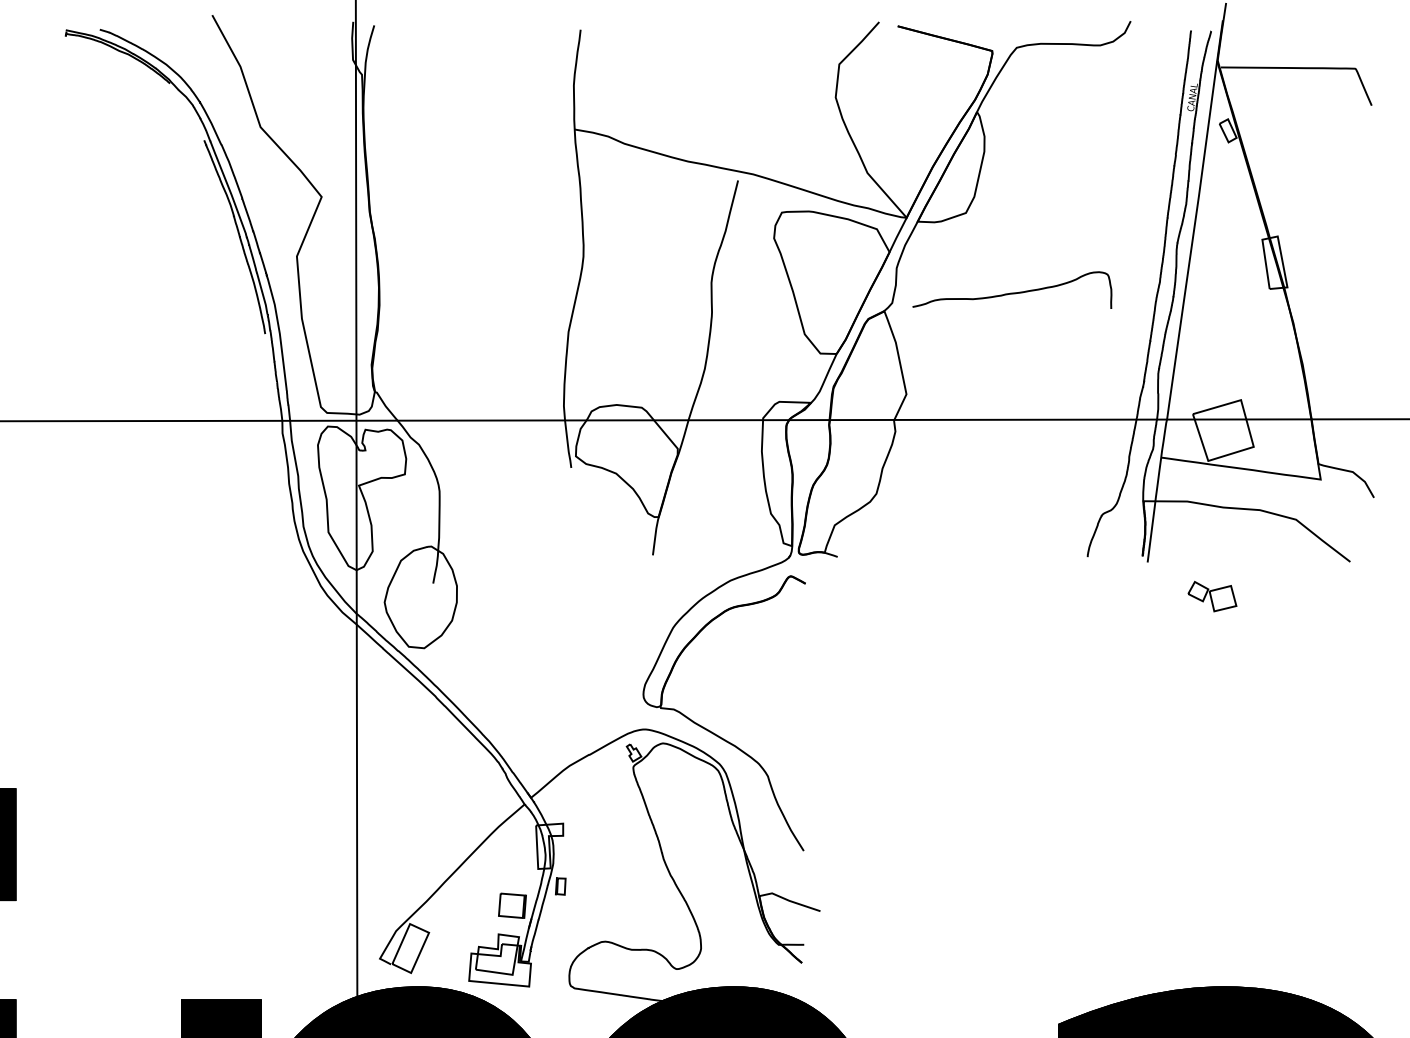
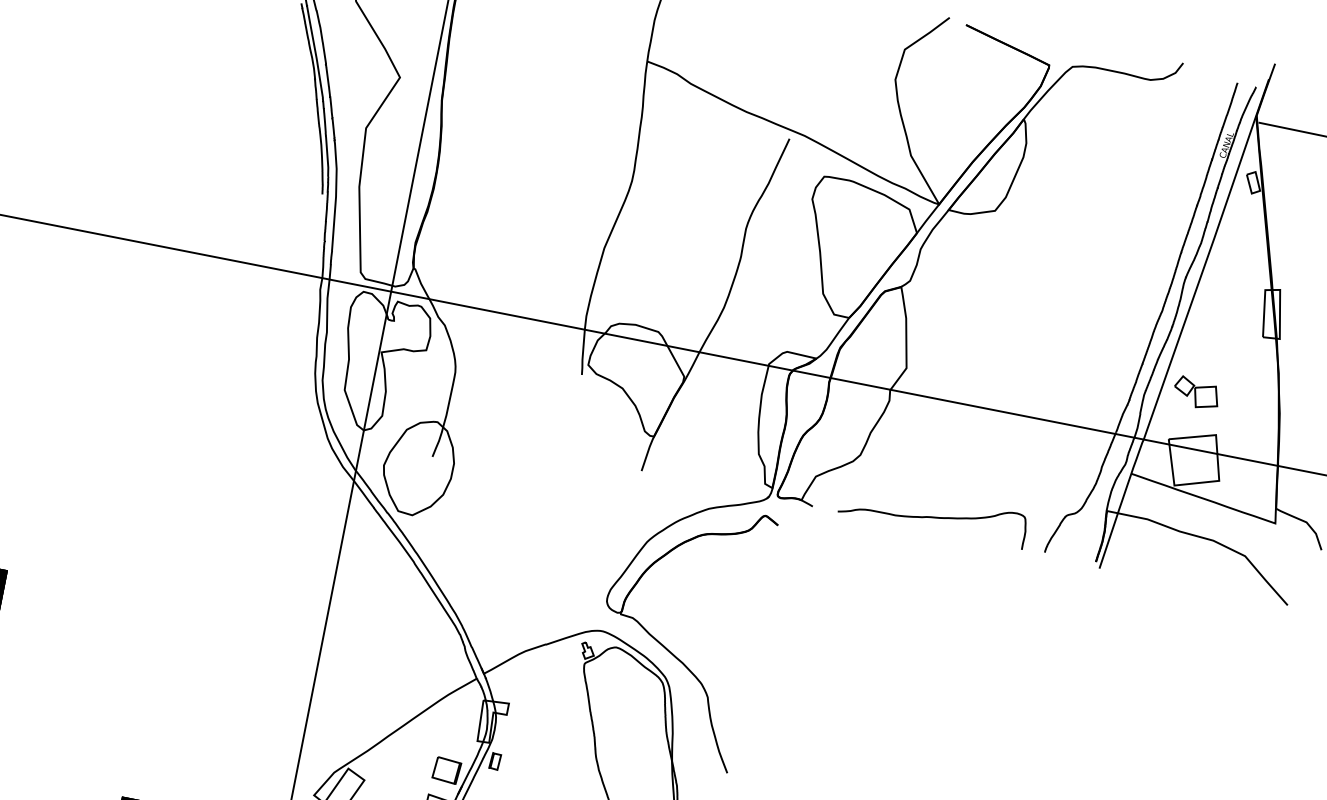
curve: (1012, 292) -> (933, 516), moved
part: (1212, 596) -> (1196, 393), moved

